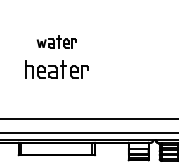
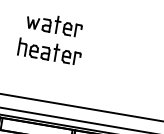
part: (56, 41) -> (54, 23), size x1.43

